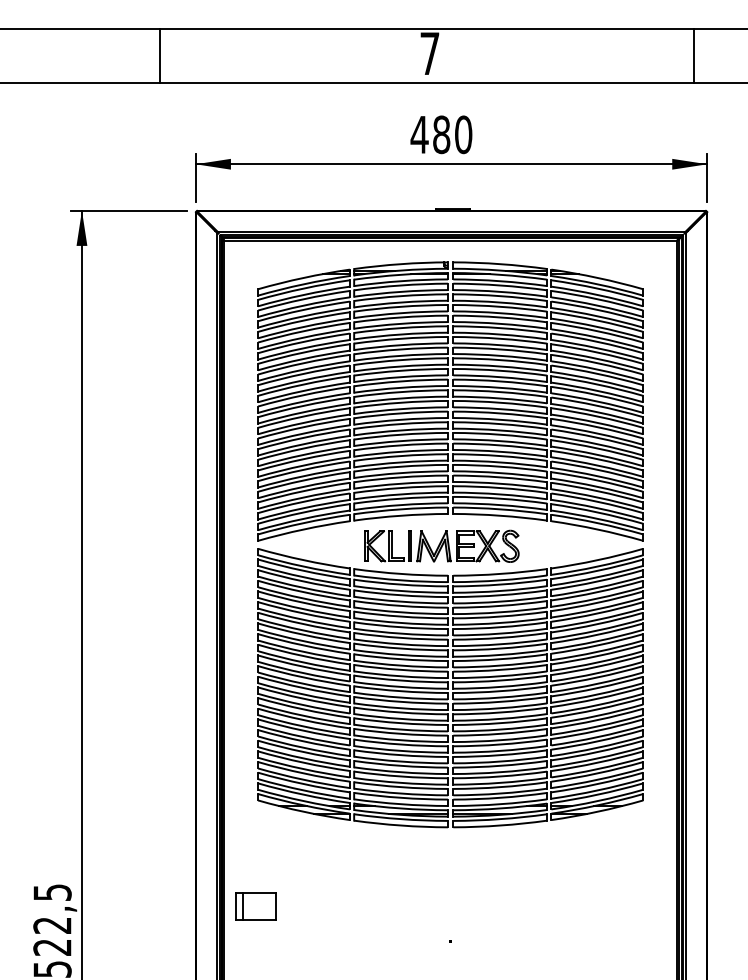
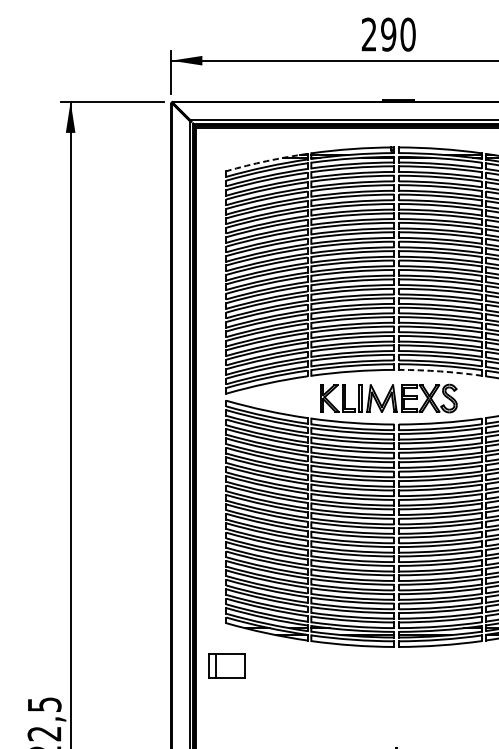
text: (430, 134) -> (378, 34), 480 -> 290
arc: (303, 277) -> (266, 160), solid -> dashed
arc: (500, 515) -> (440, 371), solid -> dashed
part: (255, 906) -> (226, 665), moved

